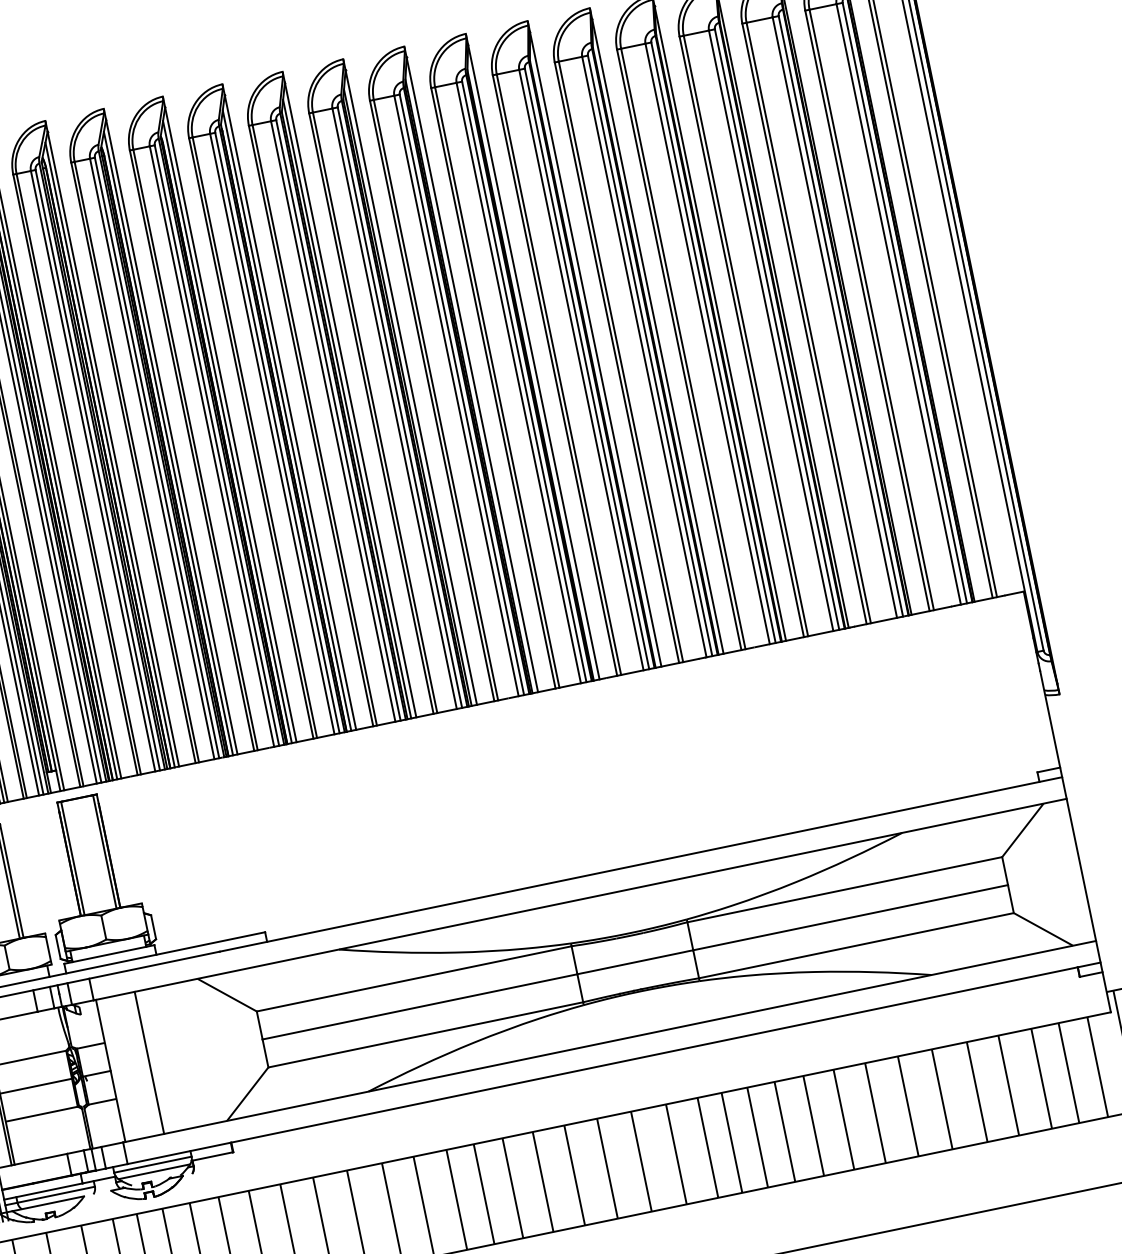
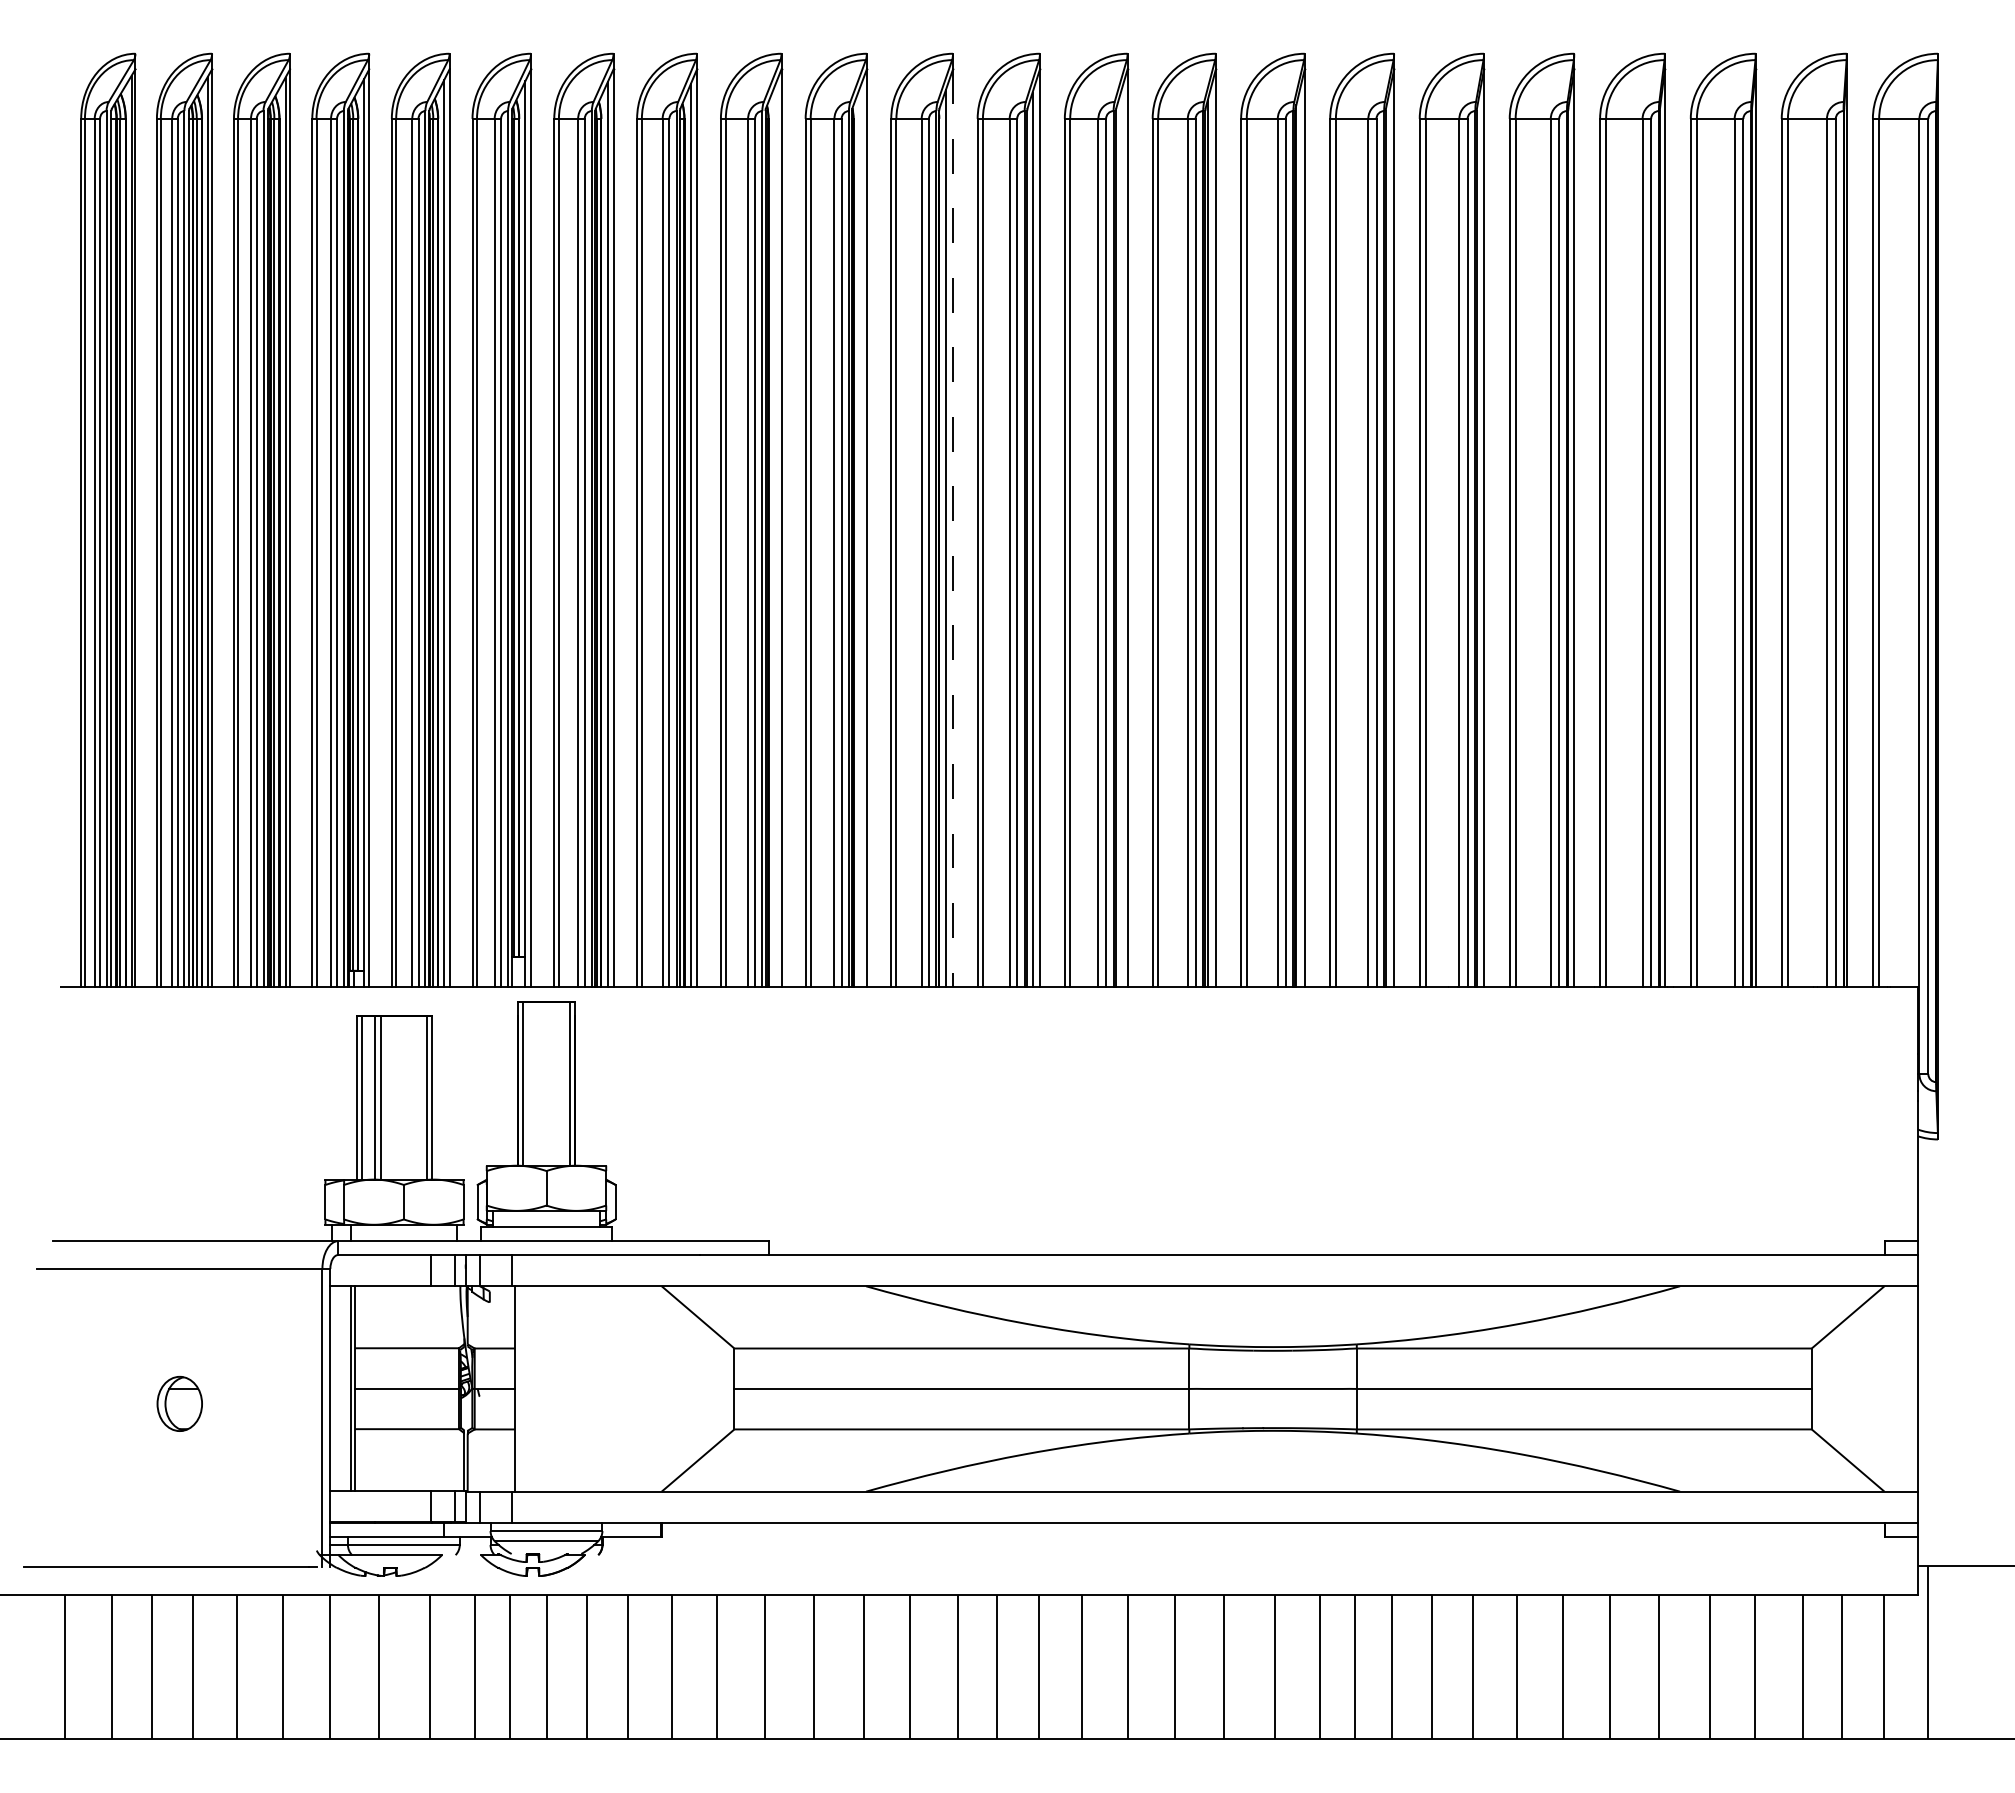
line: (407, 397) -> (1119, 540), removed
line: (290, 412) -> (953, 528), solid -> dashed
line: (227, 431) -> (860, 536), removed
line: (168, 443) -> (775, 535), removed
line: (149, 1062) -> (570, 1388), removed

